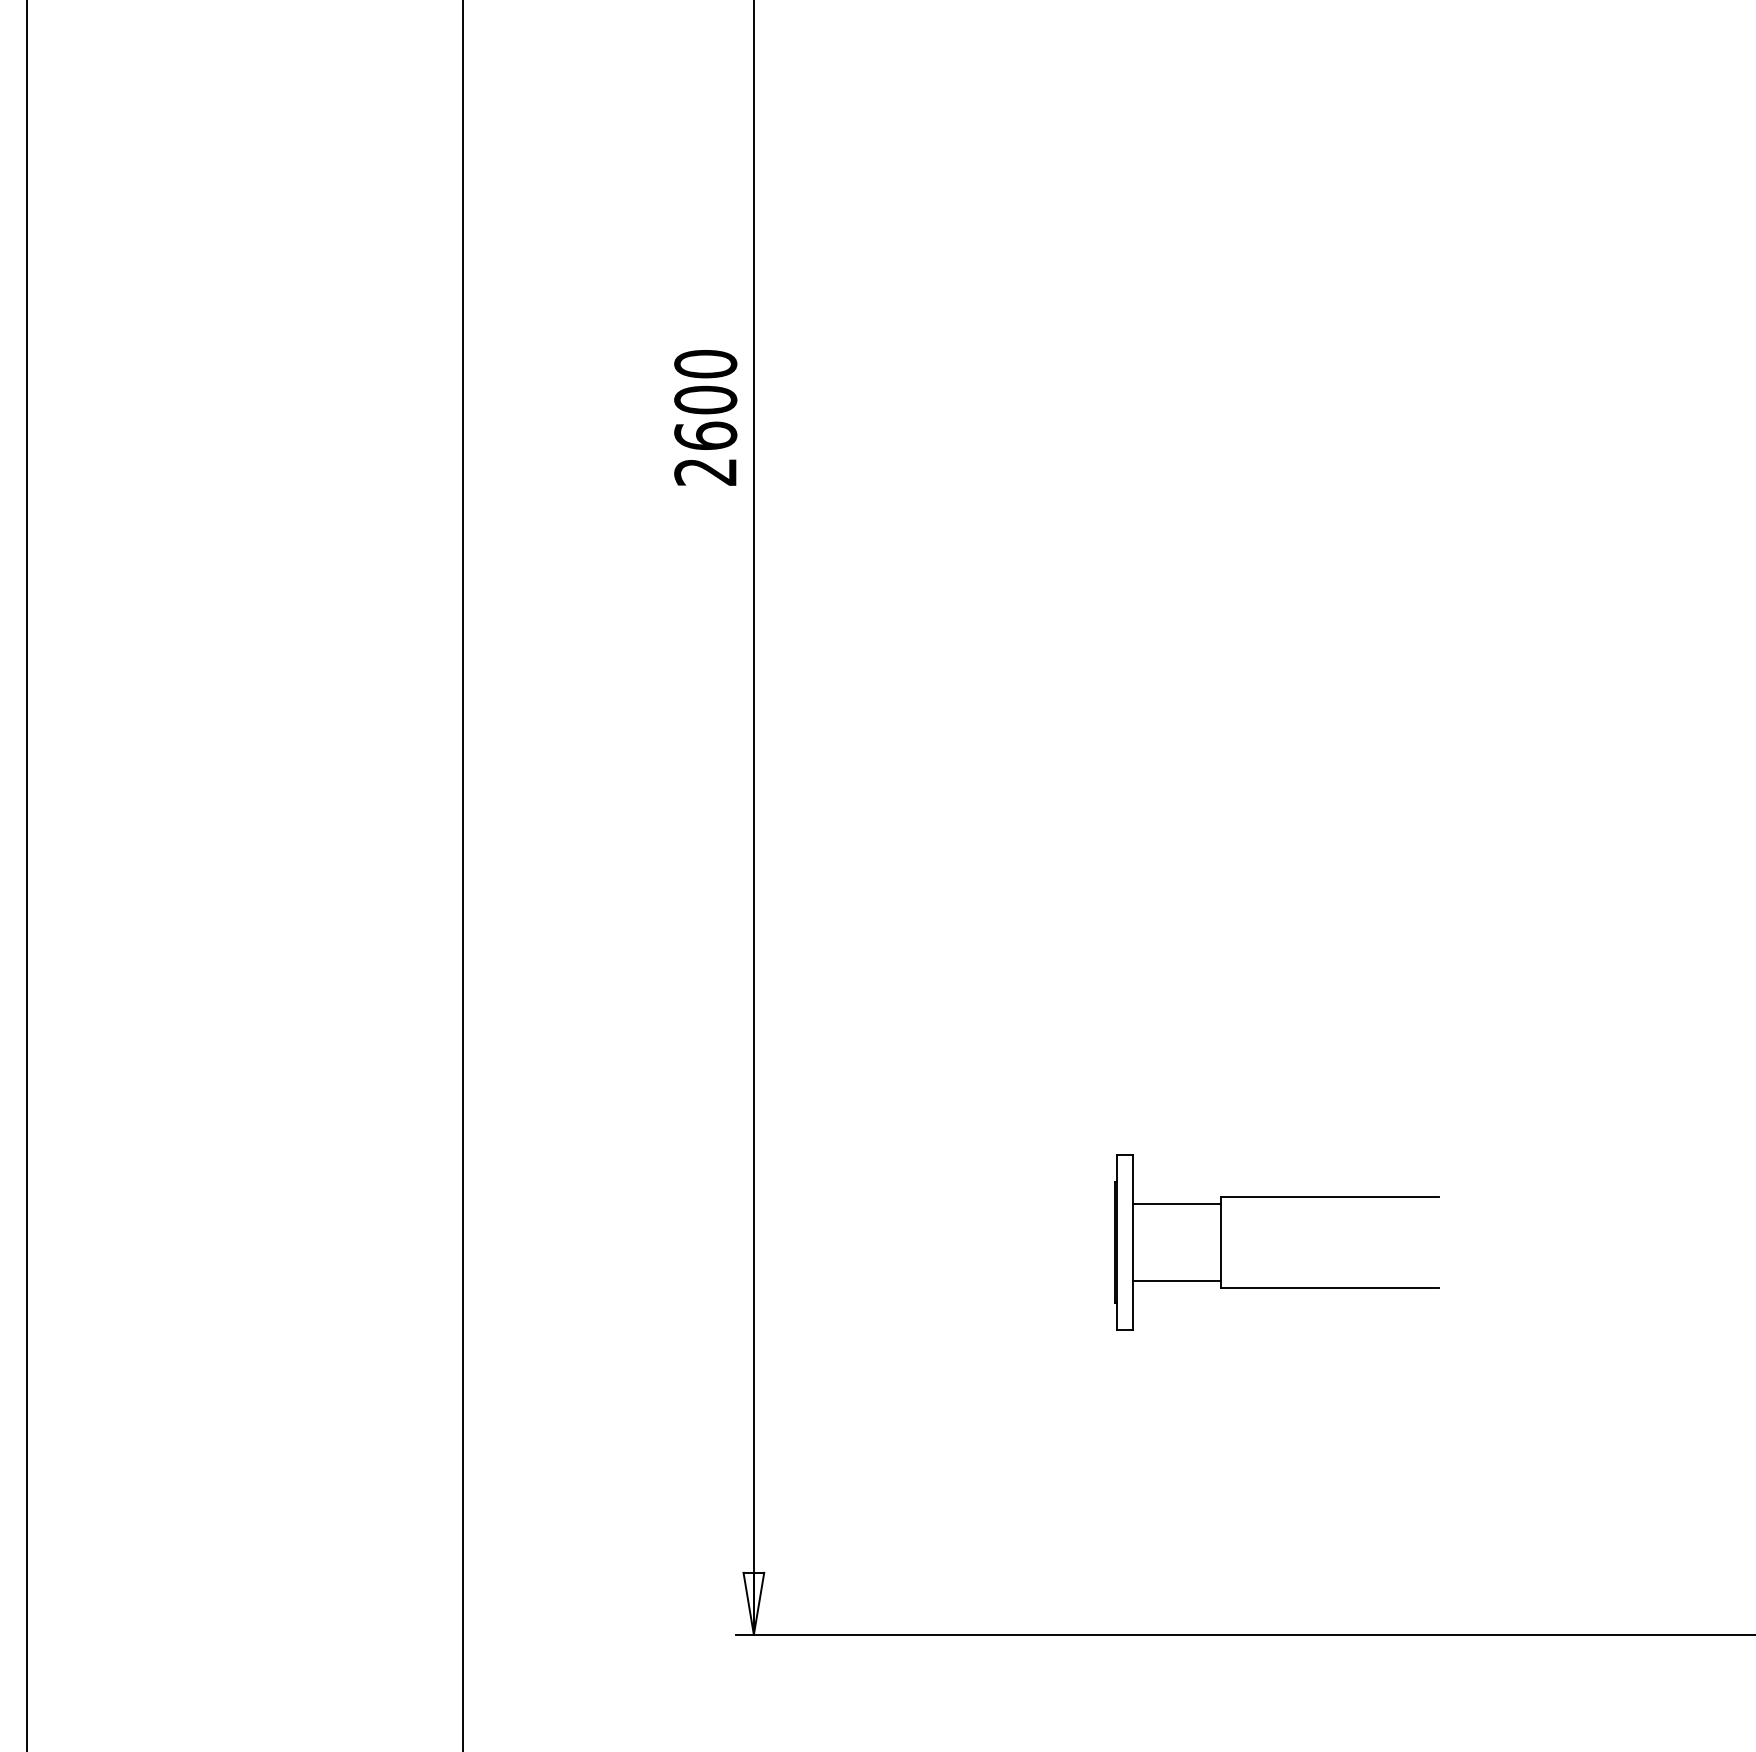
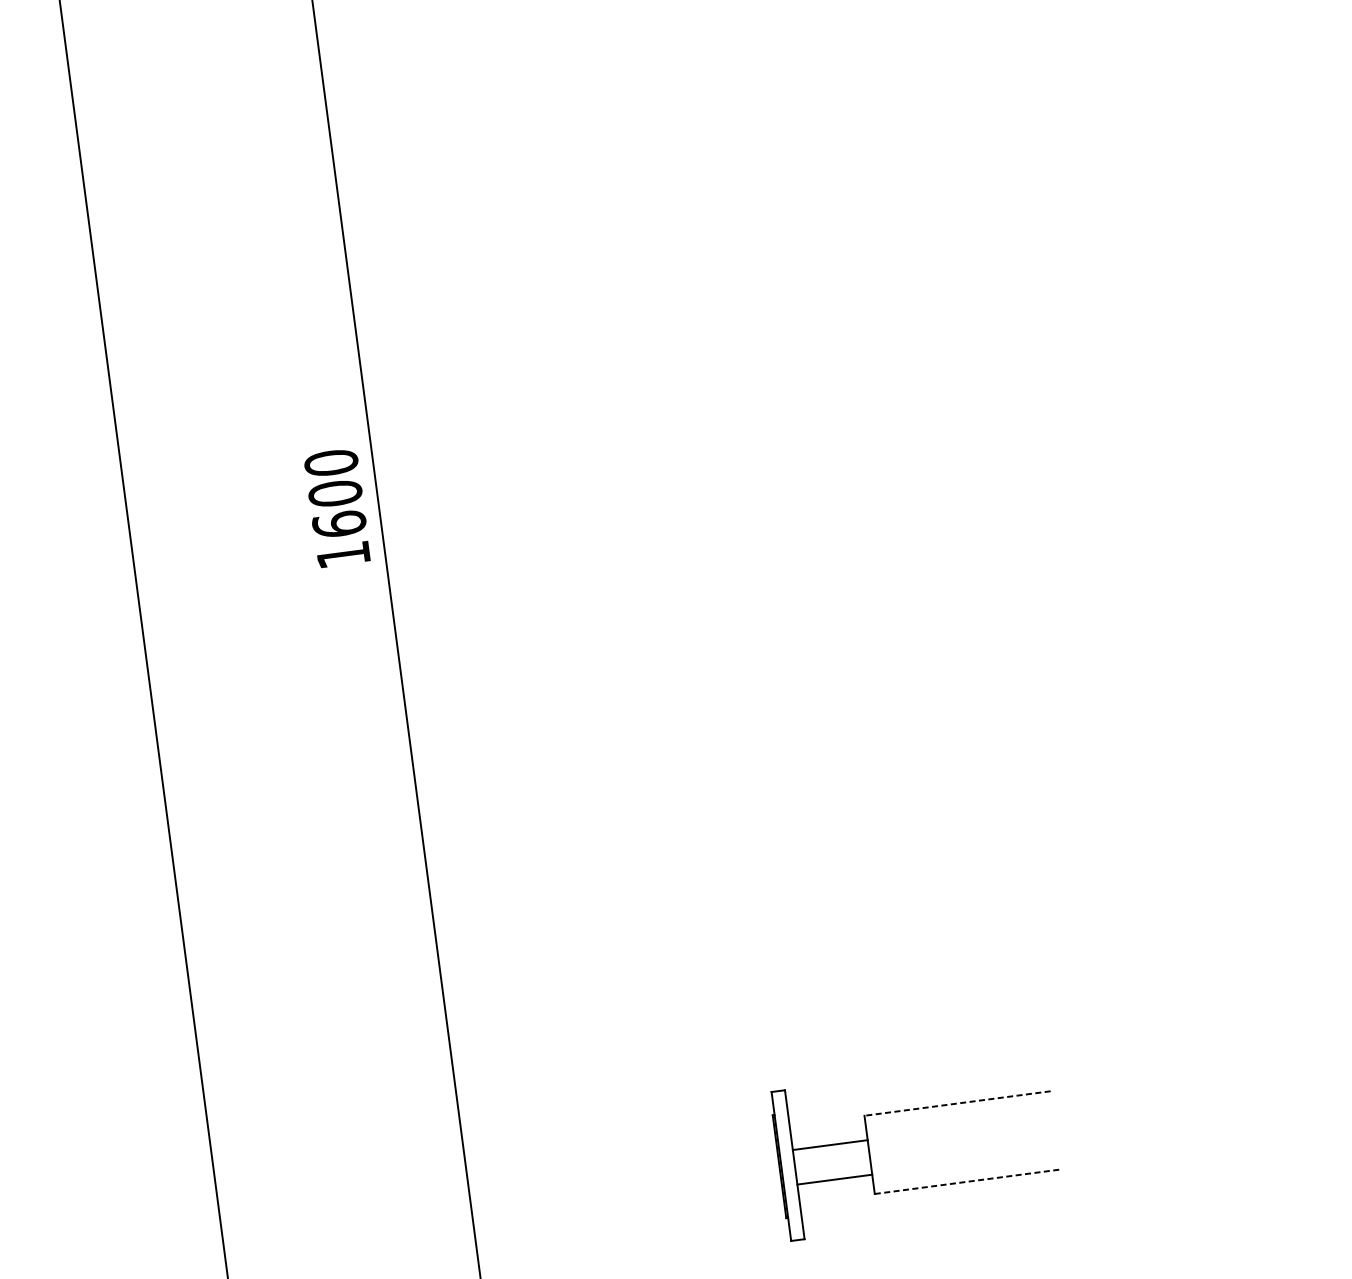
text: (705, 472) -> (343, 555), 2600 -> 1600
line: (1329, 1196) -> (957, 1103), solid -> dashed
line: (1176, 1203) -> (834, 1179), moved
line: (1176, 1281) -> (830, 1145), moved
line: (1330, 1288) -> (968, 1181), solid -> dashed

